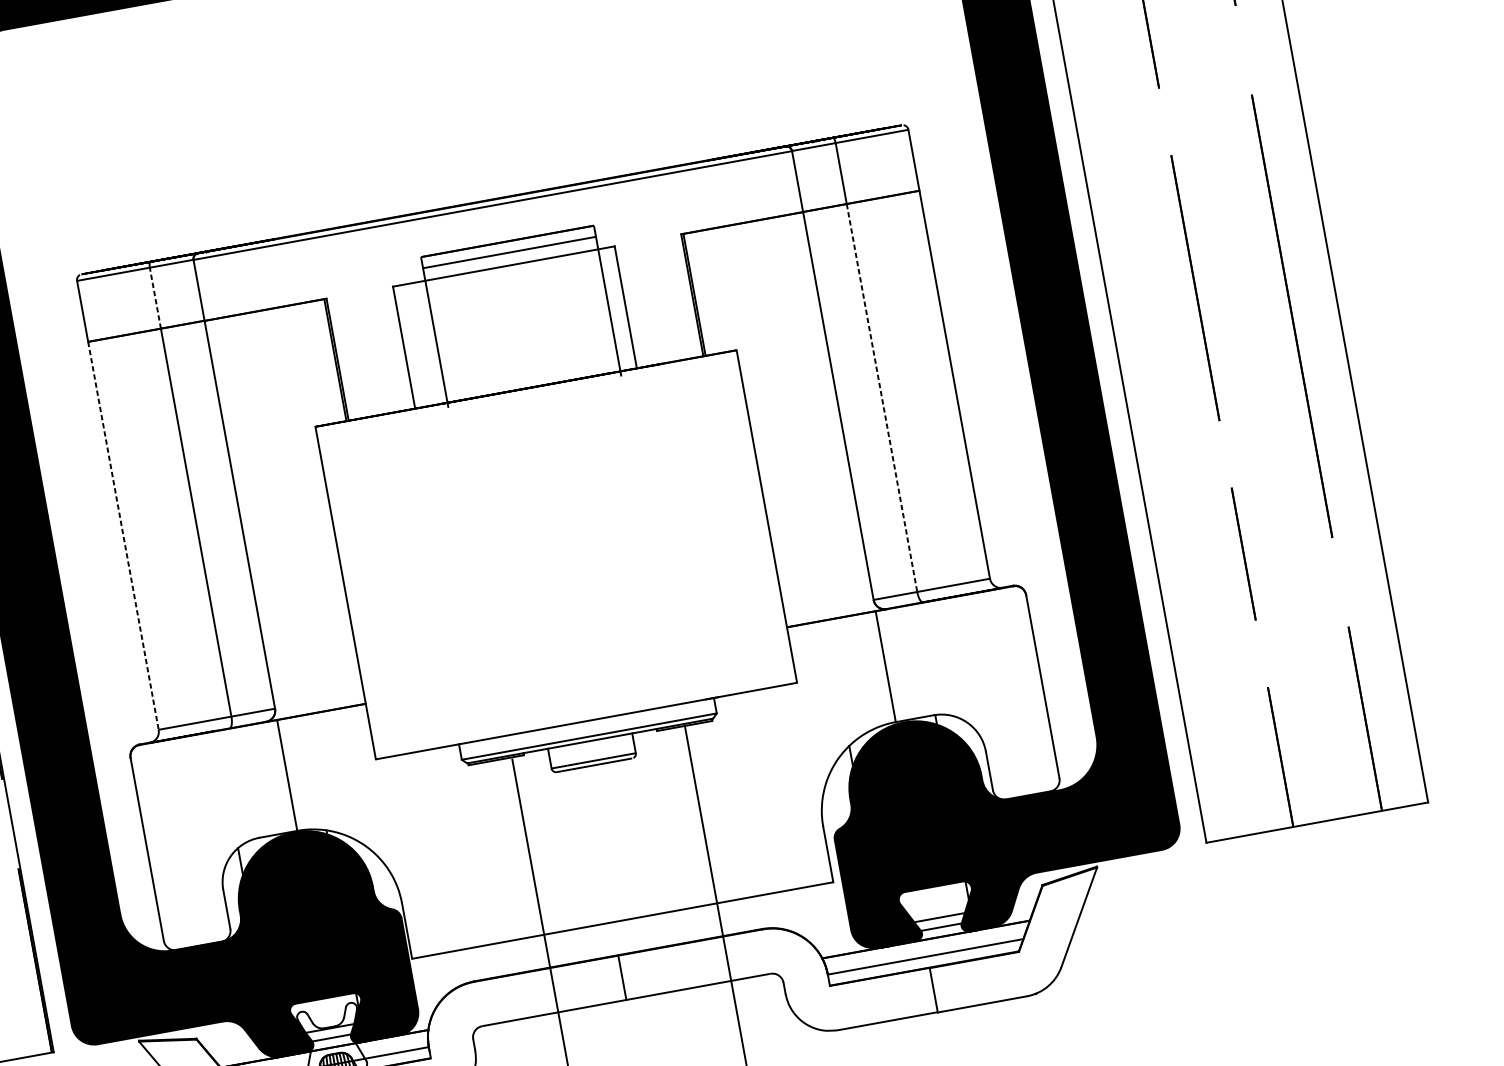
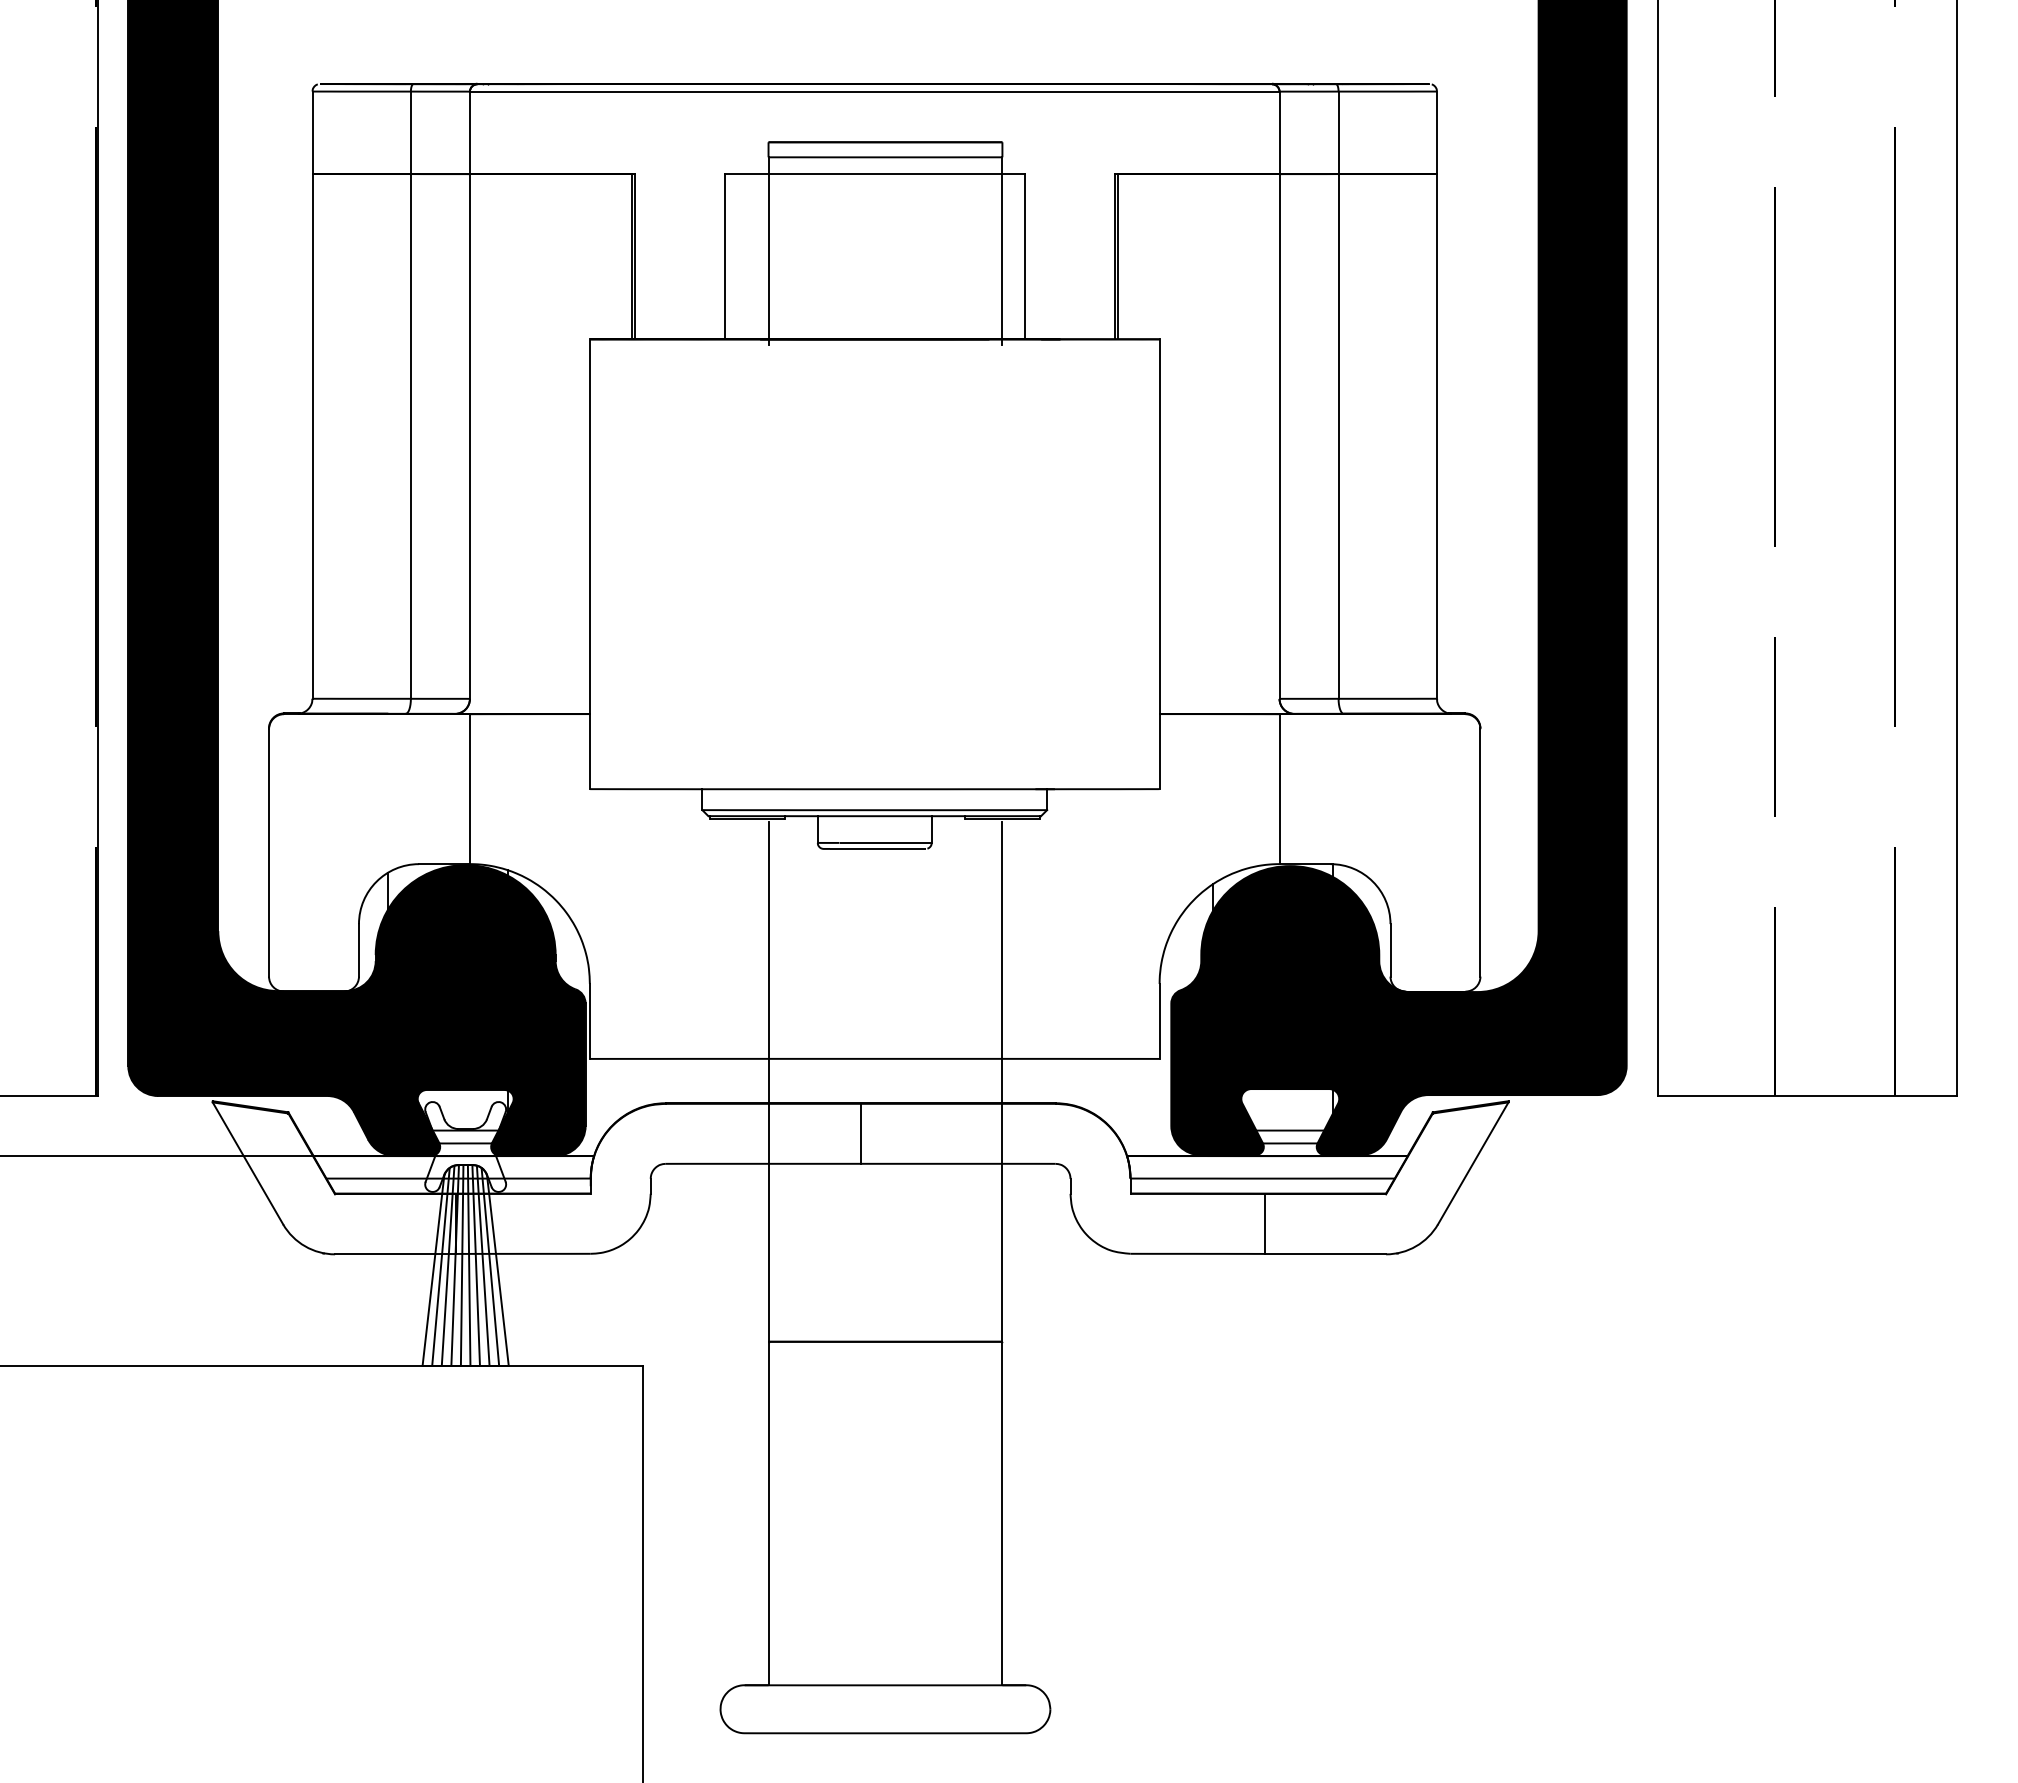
line: (155, 298) -> (410, 132), dashed -> solid
line: (881, 398) -> (1338, 436), dashed -> solid
line: (123, 535) -> (312, 436), dashed -> solid

